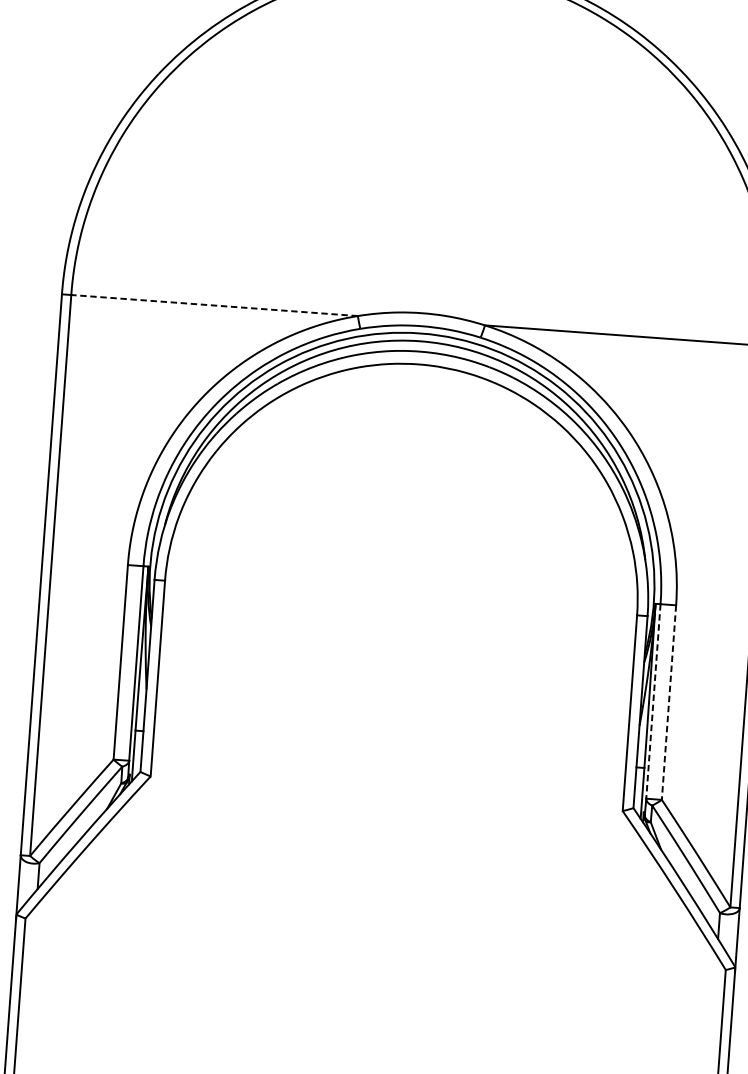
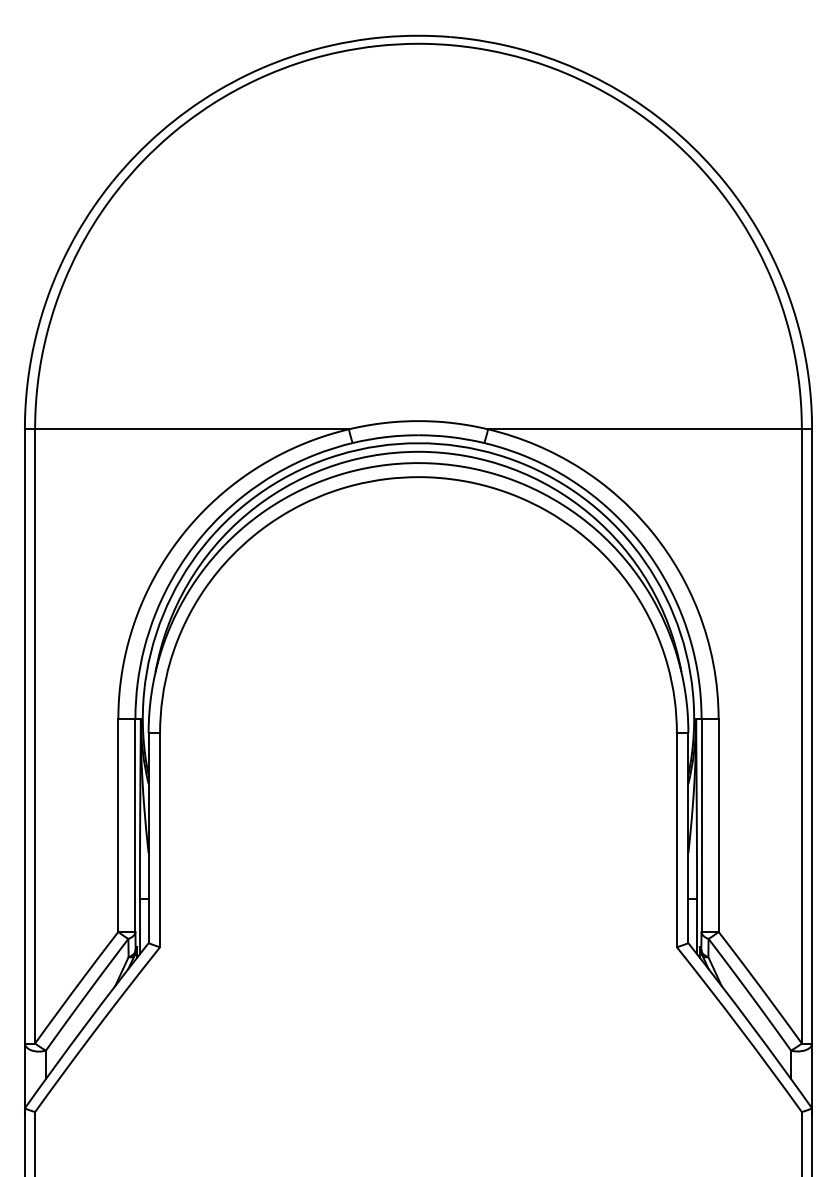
line: (215, 305) -> (192, 429), dashed -> solid
line: (653, 701) -> (701, 825), dashed -> solid
line: (668, 702) -> (718, 825), dashed -> solid

